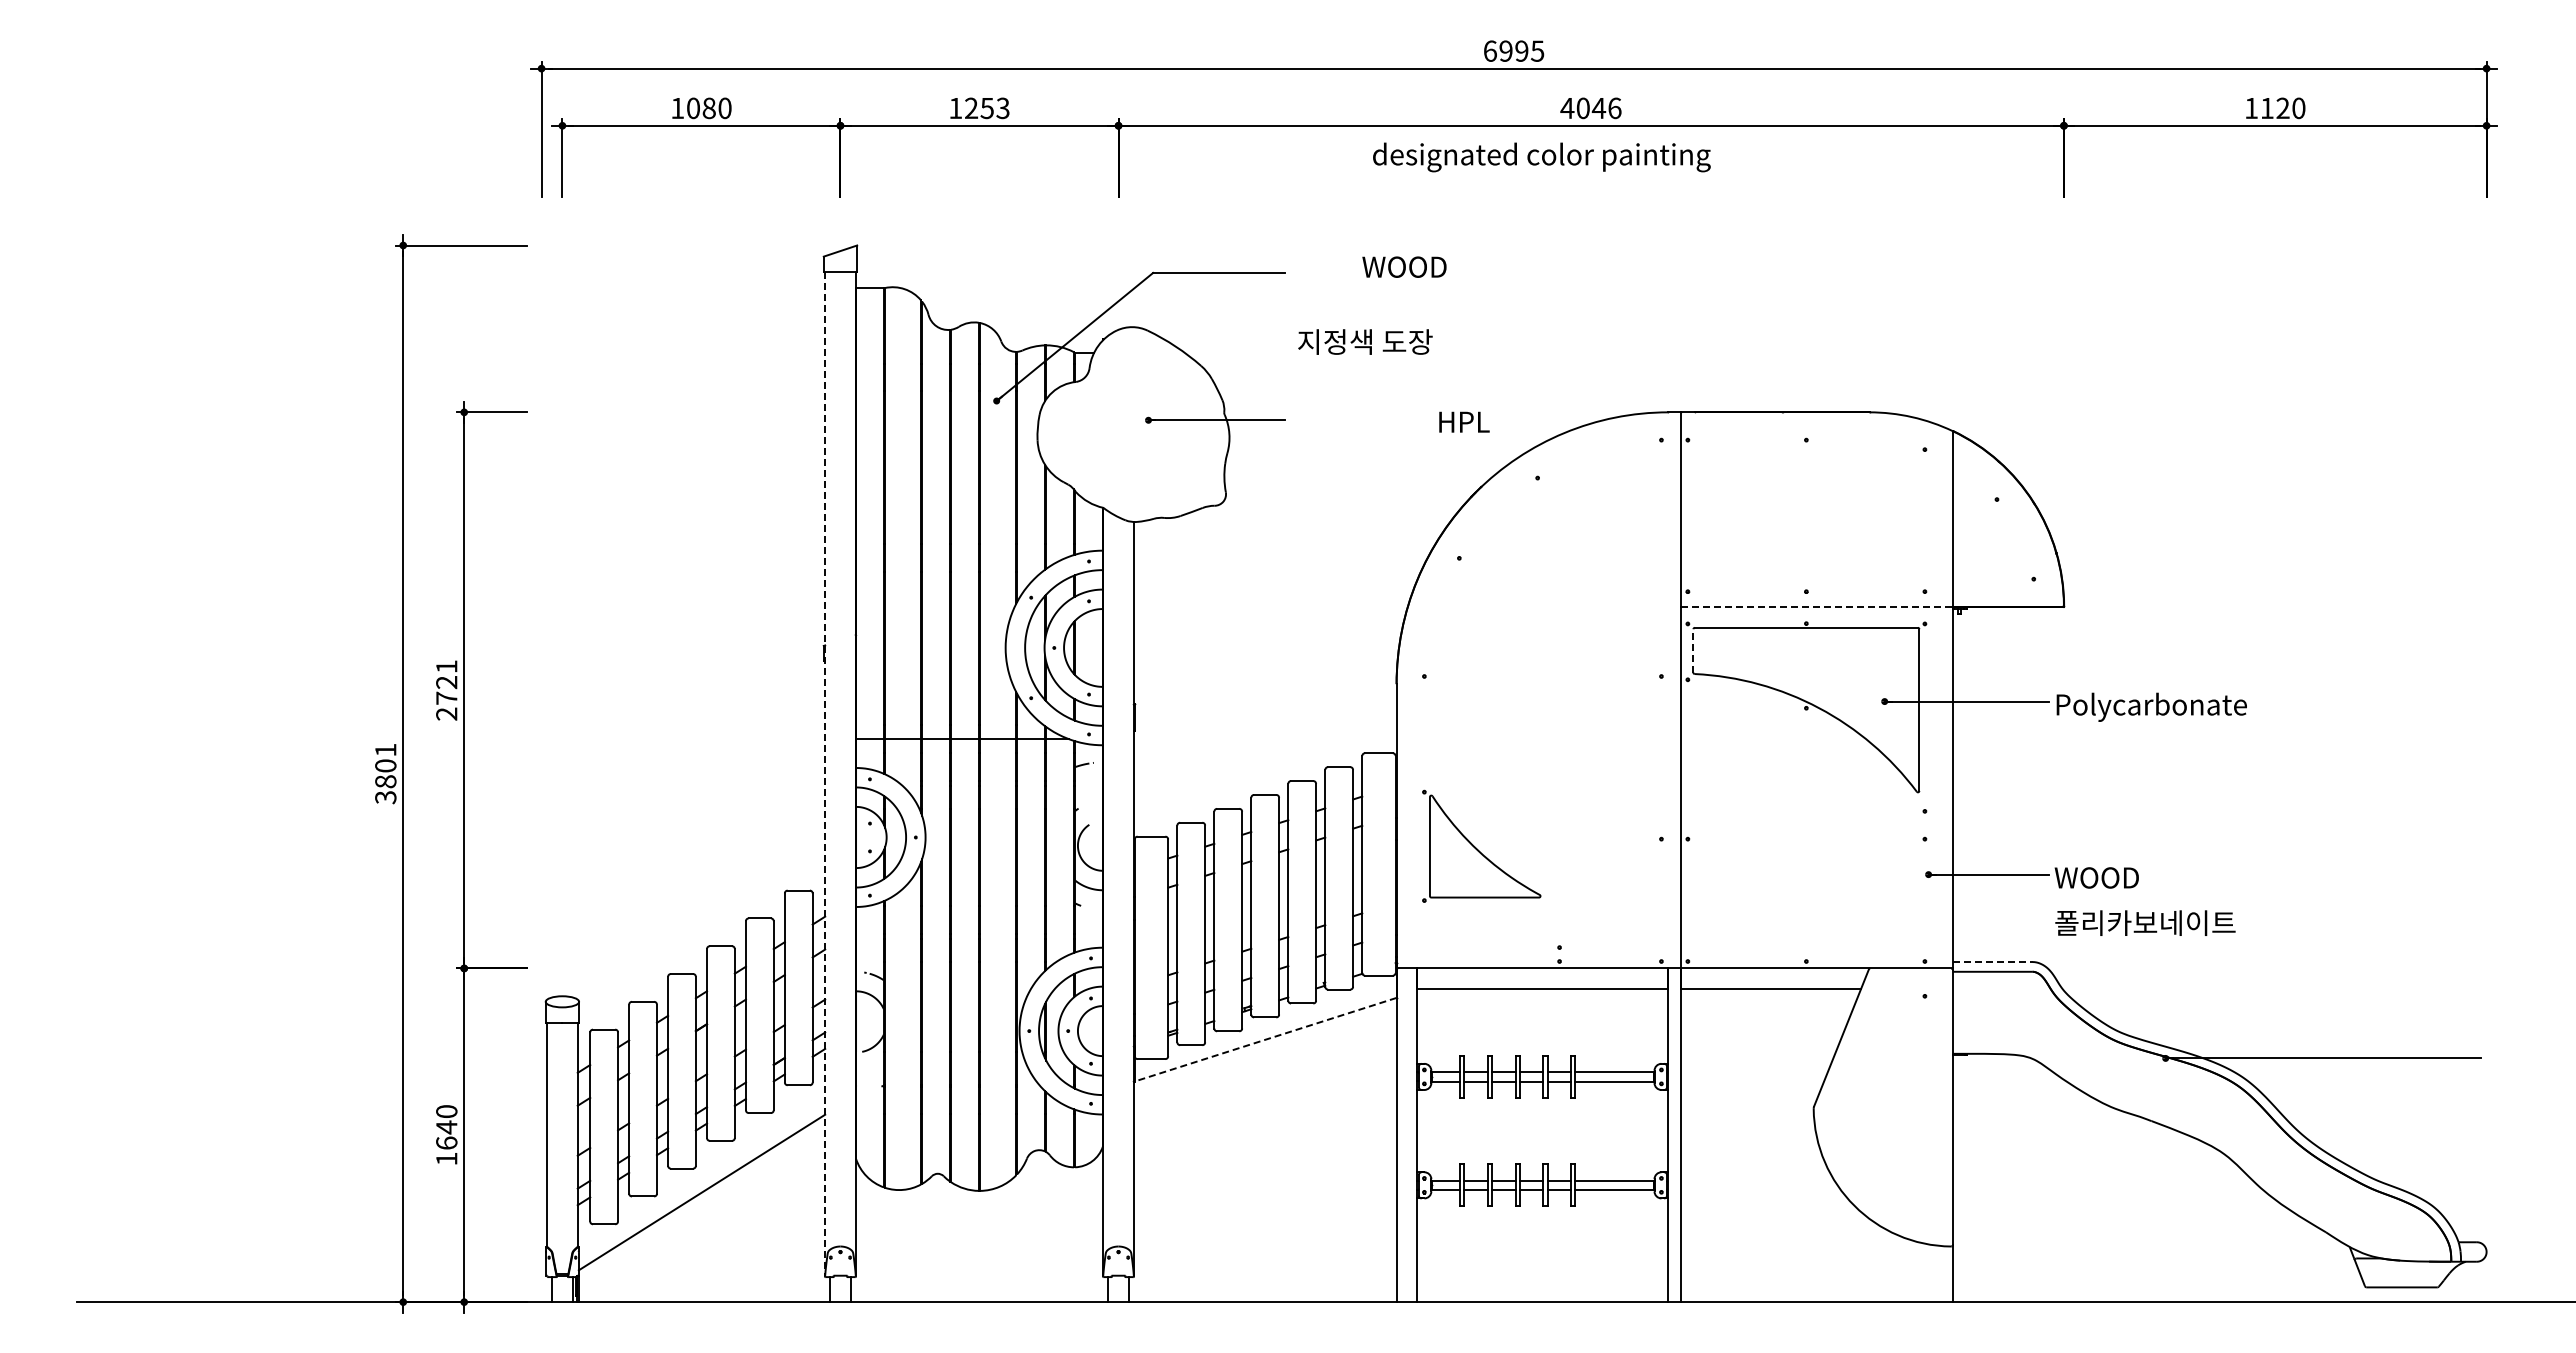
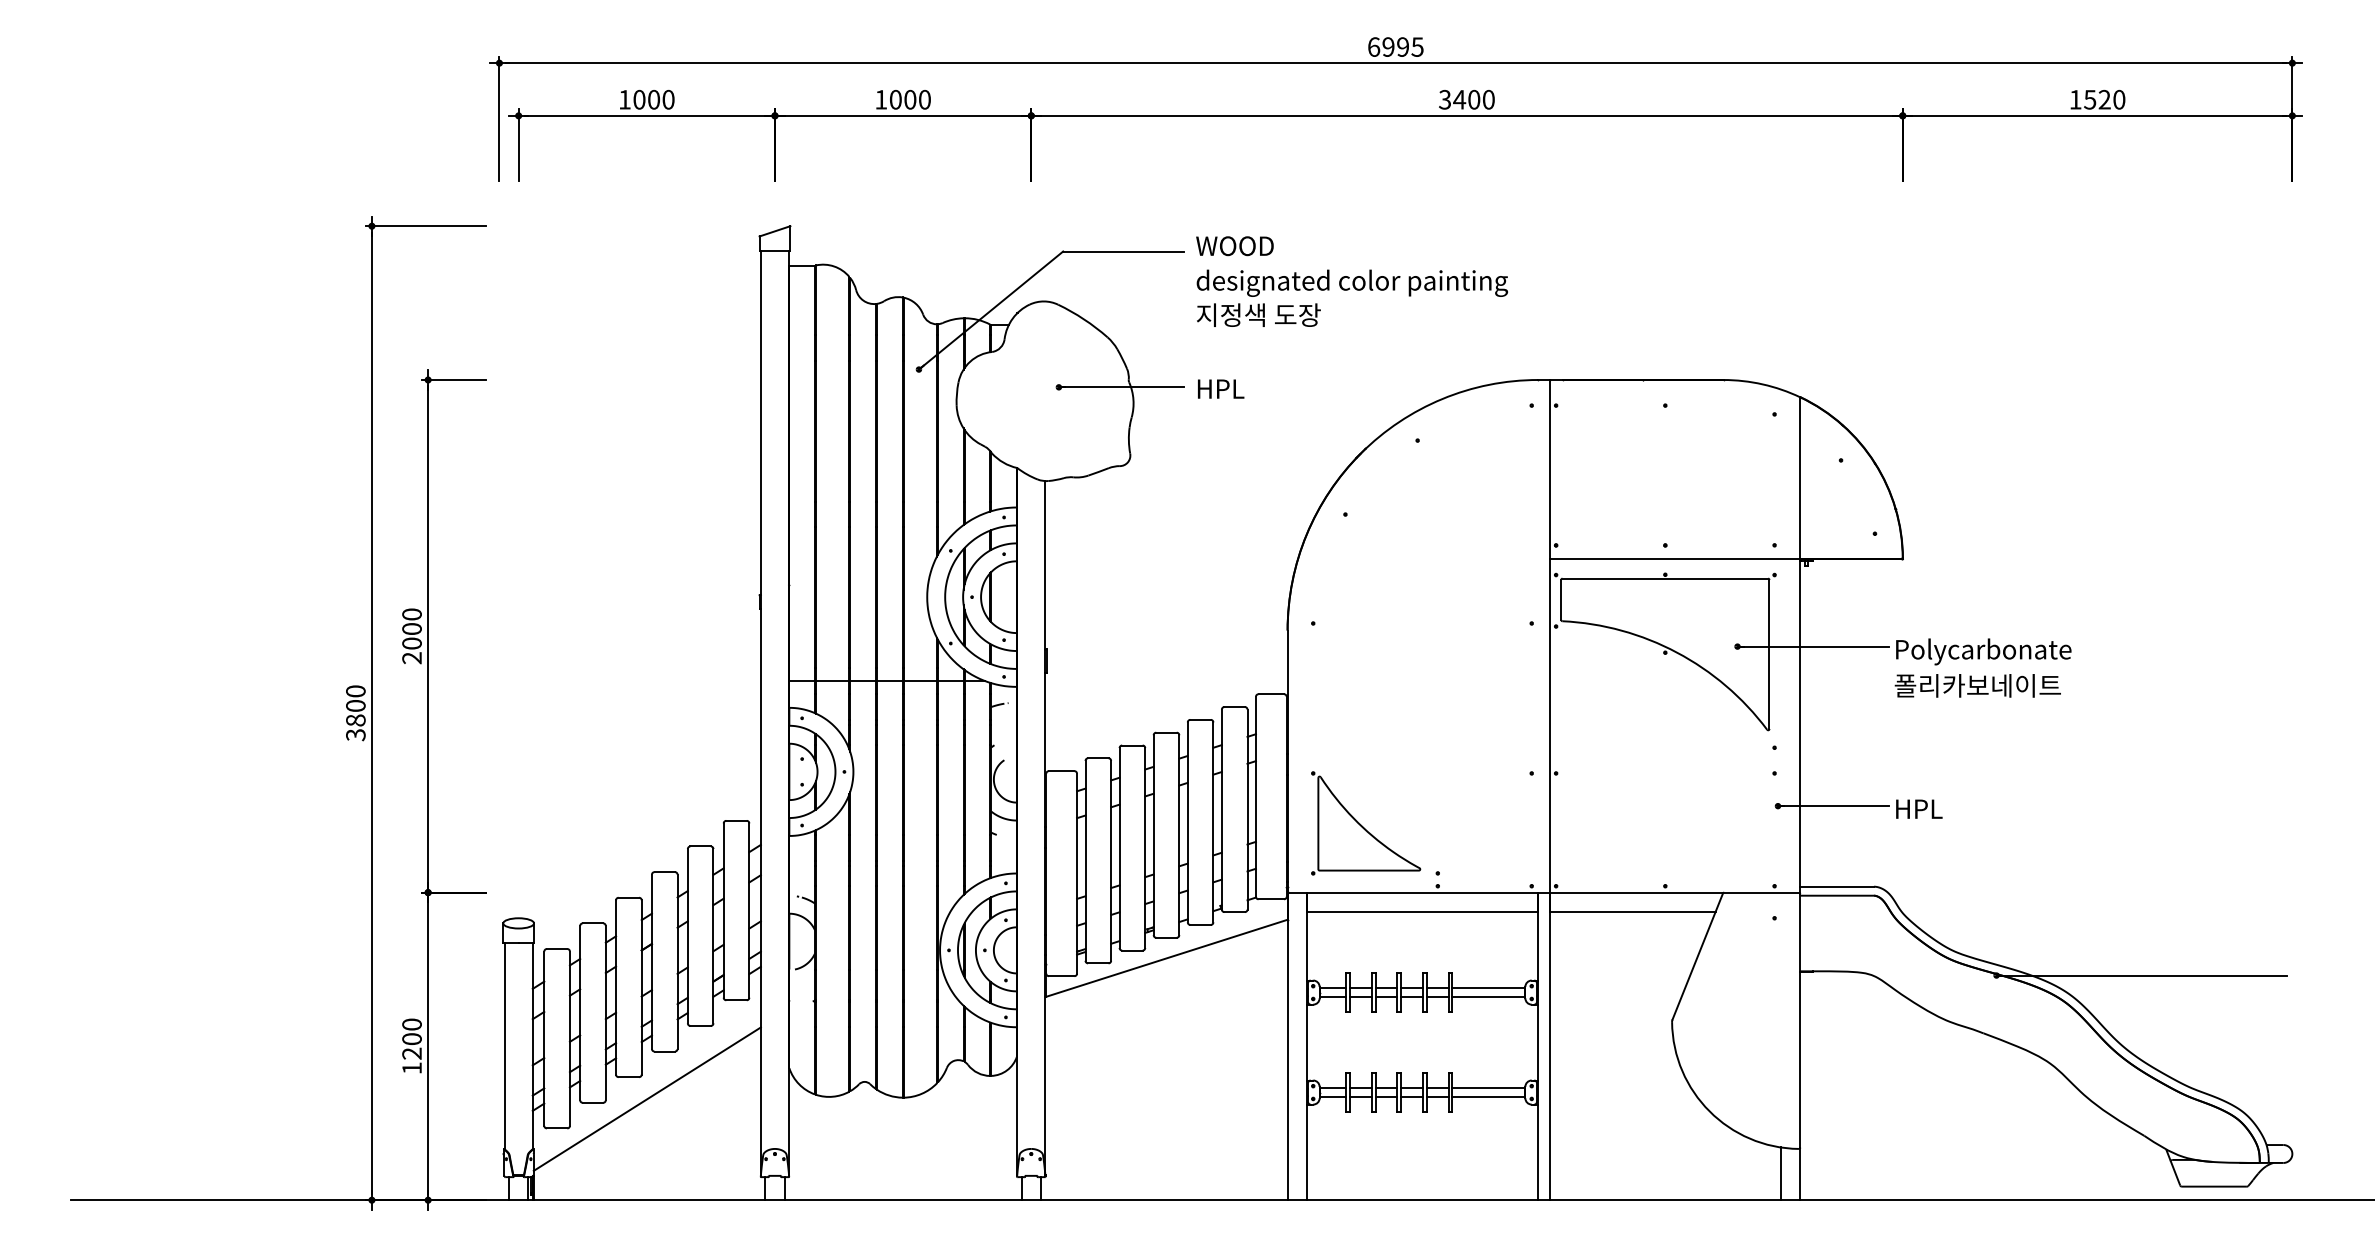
text: (708, 108) -> (653, 99), 1080 -> 1000
text: (987, 108) -> (910, 99), 1253 -> 1000
text: (1590, 108) -> (1466, 99), 4046 -> 3400
text: (2266, 108) -> (2089, 99), 1120 -> 1520
text: (1541, 157) -> (1352, 283), moved
text: (1404, 266) -> (1234, 245), moved
text: (1464, 421) -> (1221, 388), moved
line: (1816, 606) -> (1674, 558), dashed -> solid
line: (1693, 650) -> (1561, 599), dashed -> solid
text: (446, 682) -> (411, 629), 2721 -> 2000
text: (385, 749) -> (355, 690), 3801 -> 3800
line: (825, 773) -> (761, 712), dashed -> solid
part: (1481, 845) -> (1365, 822), moved
text: (2096, 877) -> (1932, 808), WOOD -> HPL
text: (2145, 922) -> (1977, 685), moved
line: (1992, 962) -> (1836, 887), dashed -> solid
line: (1265, 1039) -> (1166, 958), dashed -> solid
text: (446, 1134) -> (411, 1045), 1640 -> 1200
line: (1931, 1273) -> (1780, 1173), added

